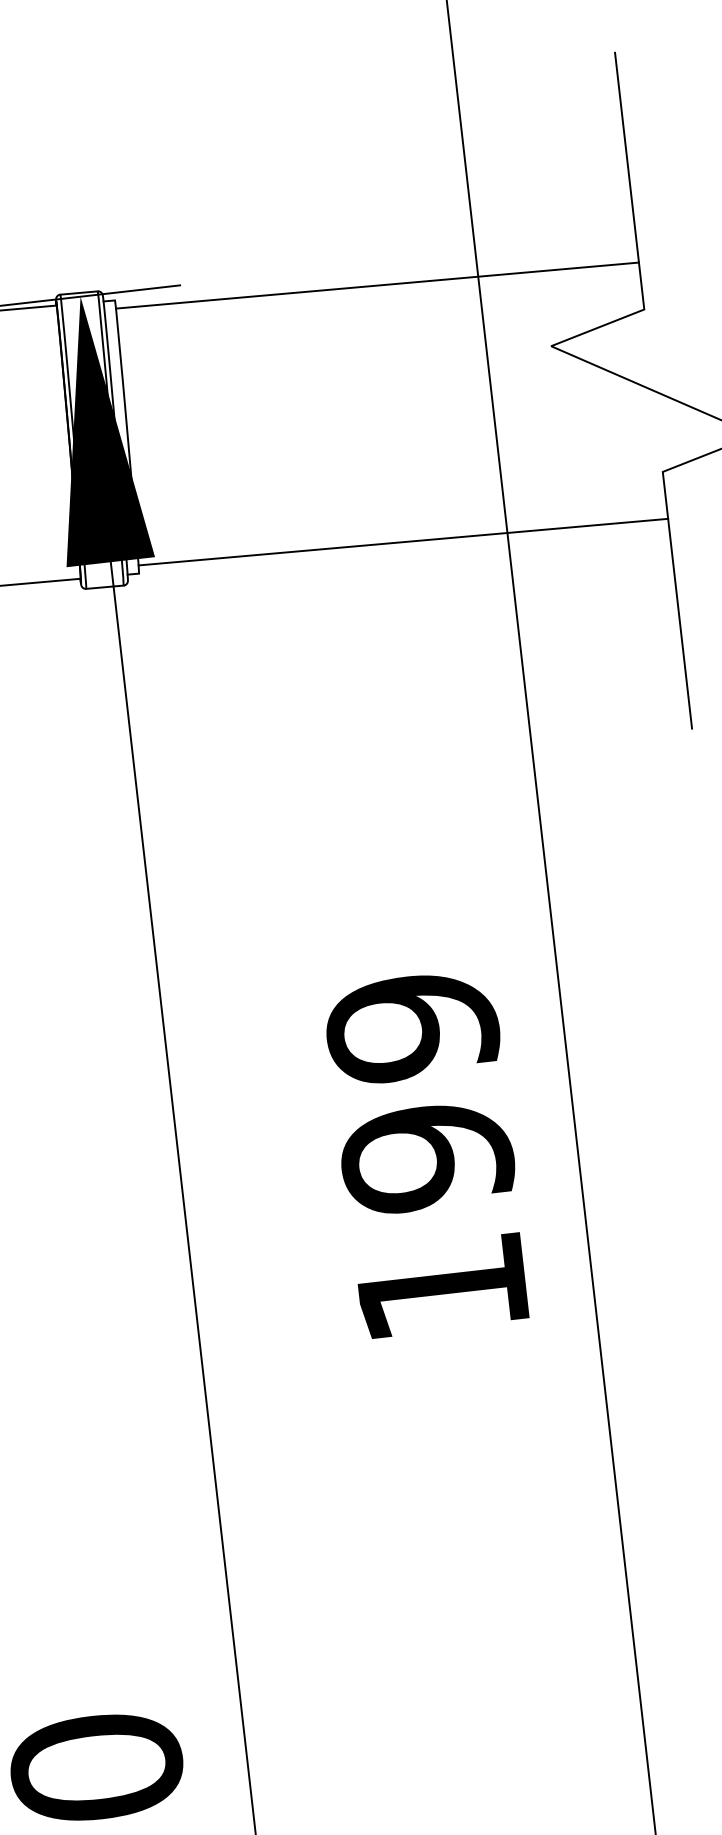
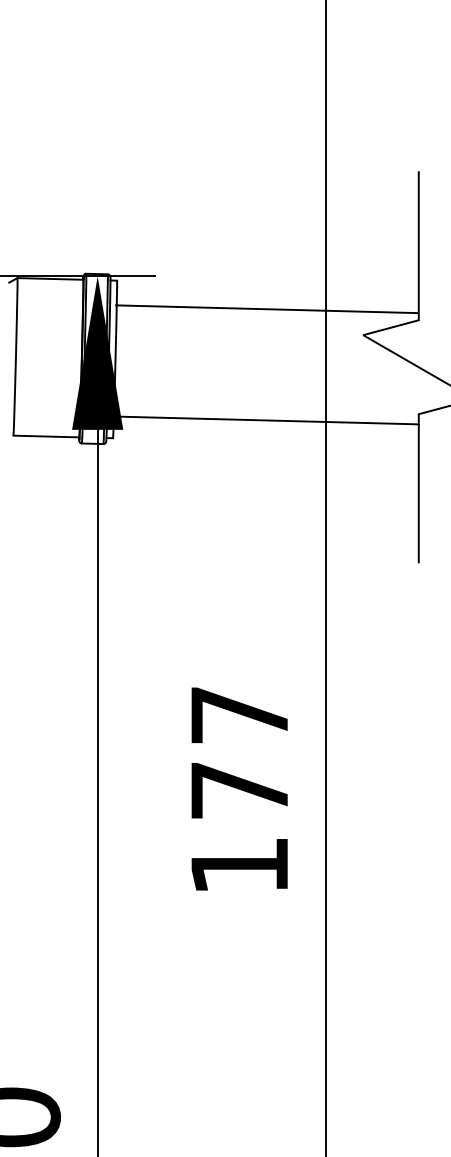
line: (376, 286) -> (266, 309), moved
line: (402, 542) -> (265, 420), moved
text: (419, 1091) -> (239, 752), 199 -> 177

